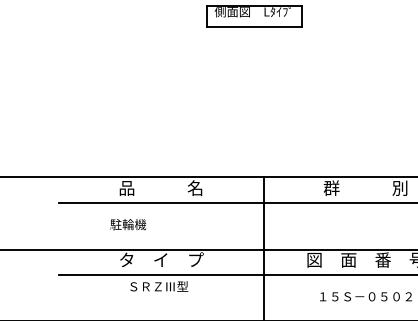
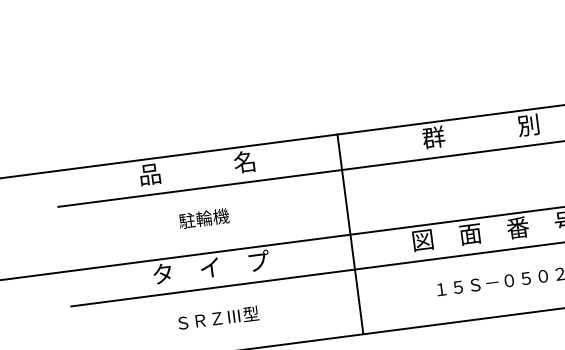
text: (128, 224) -> (204, 218), moved
text: (159, 286) -> (218, 318), moved

